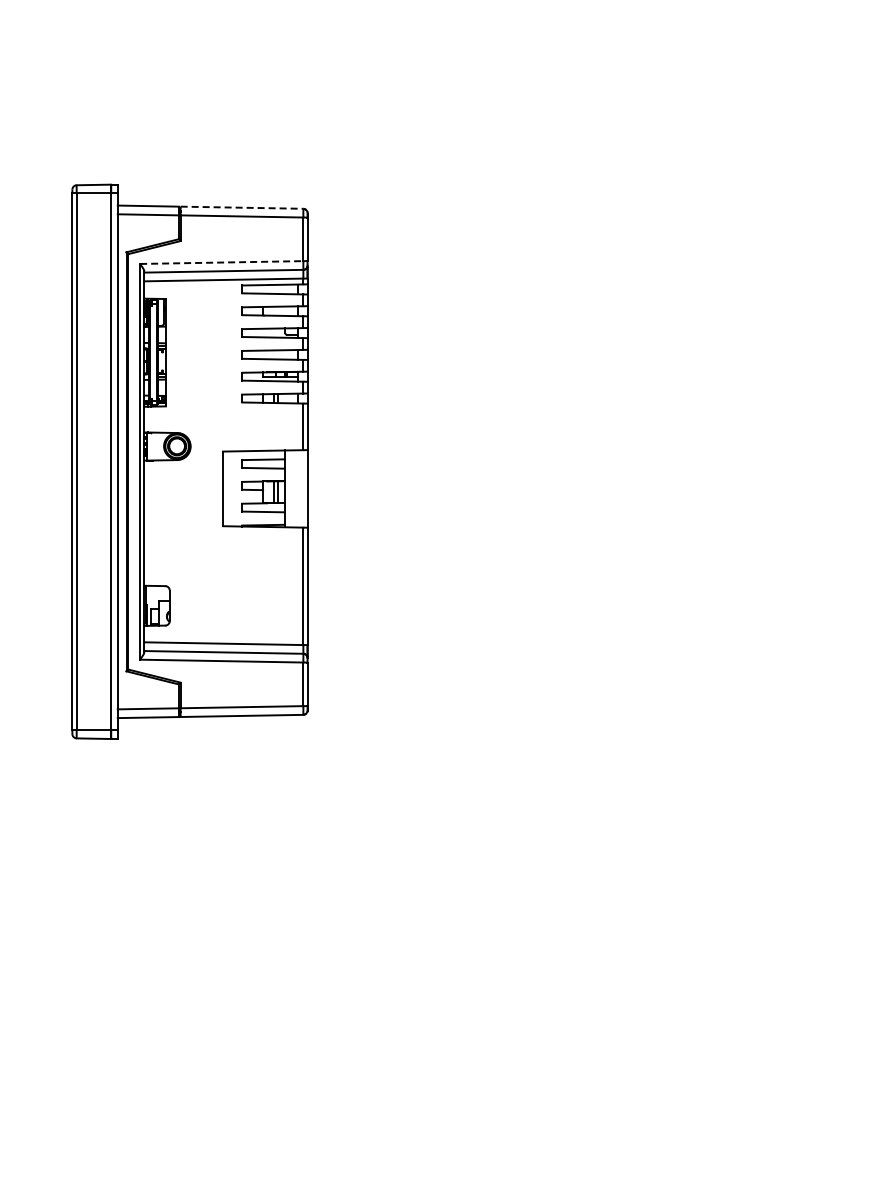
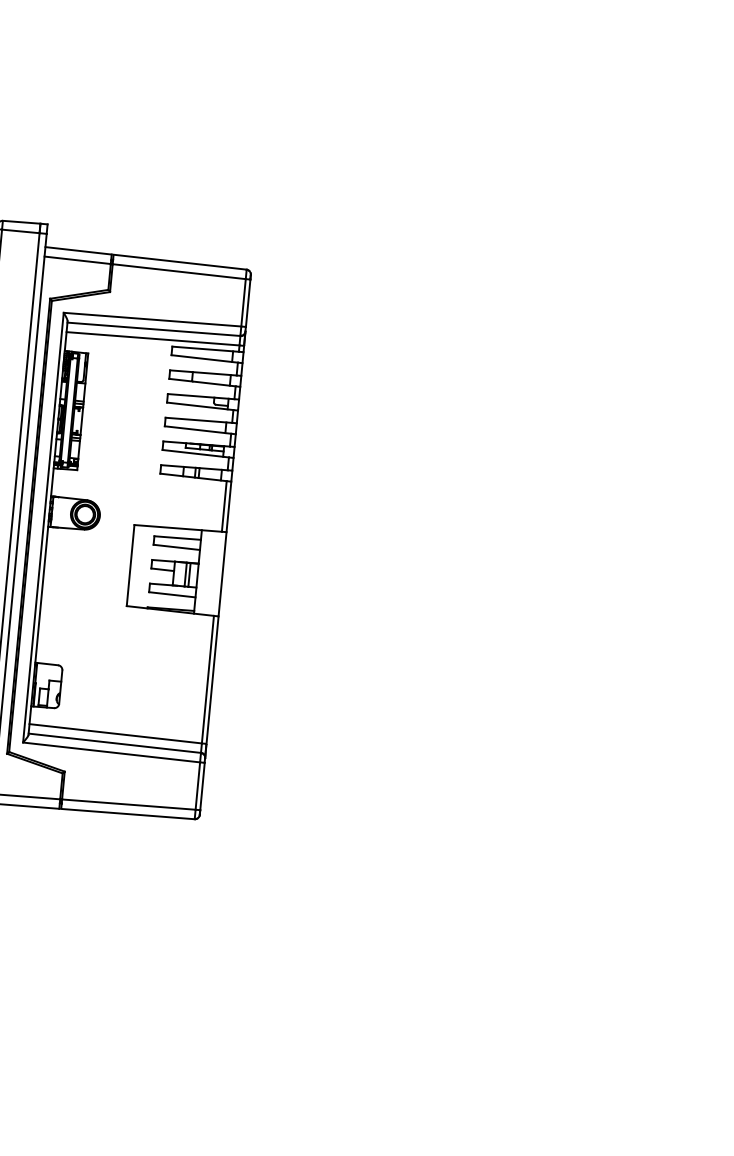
line: (242, 207) -> (180, 261), dashed -> solid
line: (221, 262) -> (152, 319), dashed -> solid

